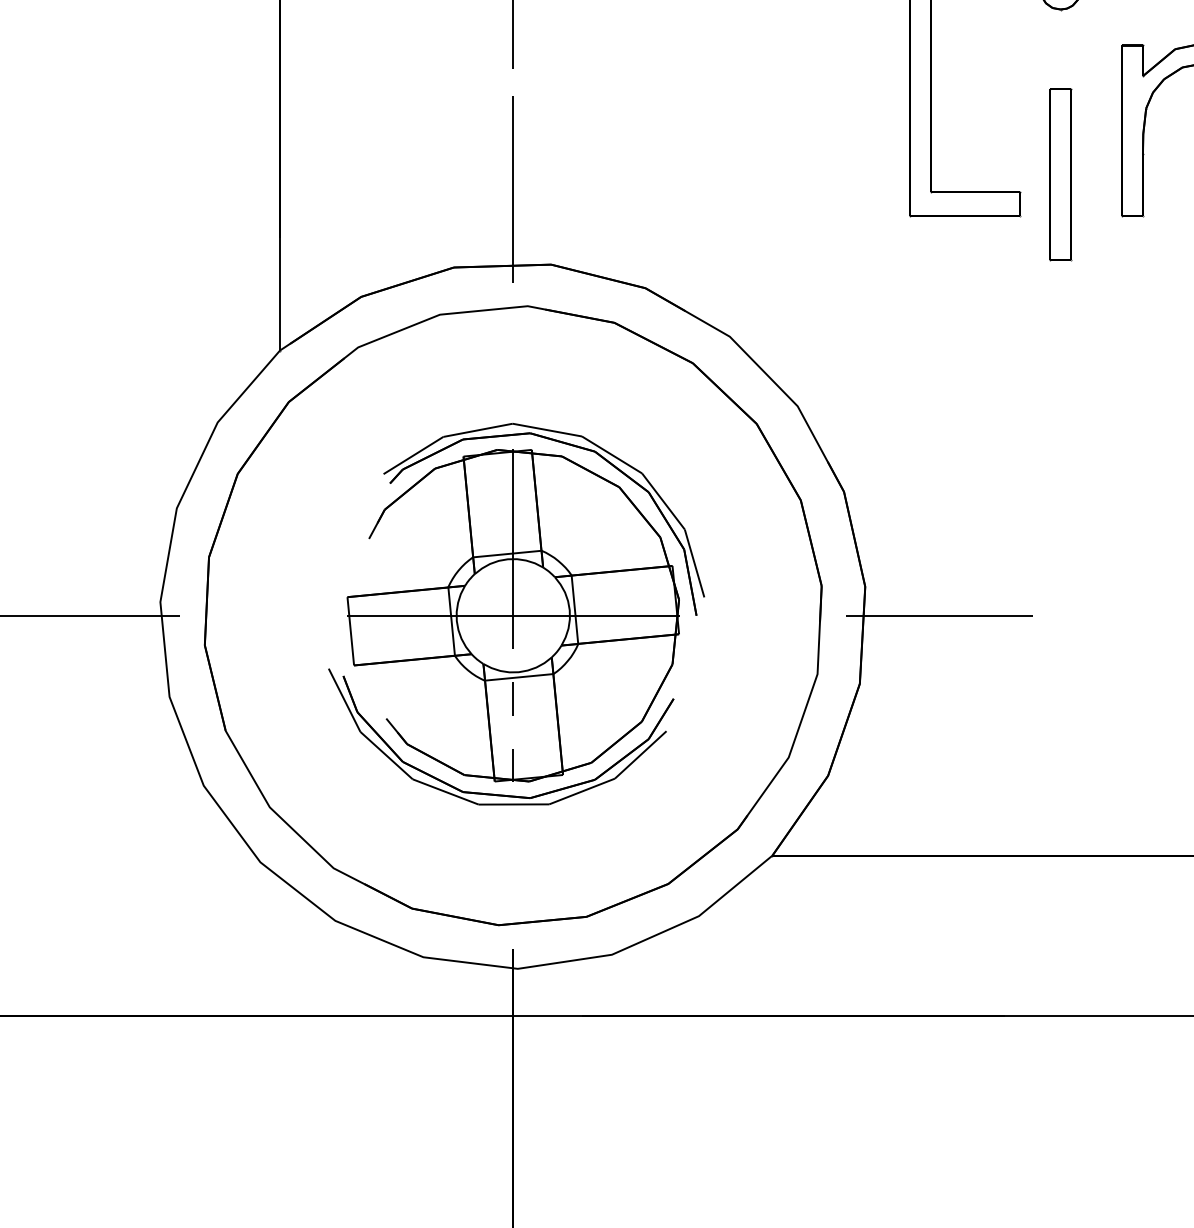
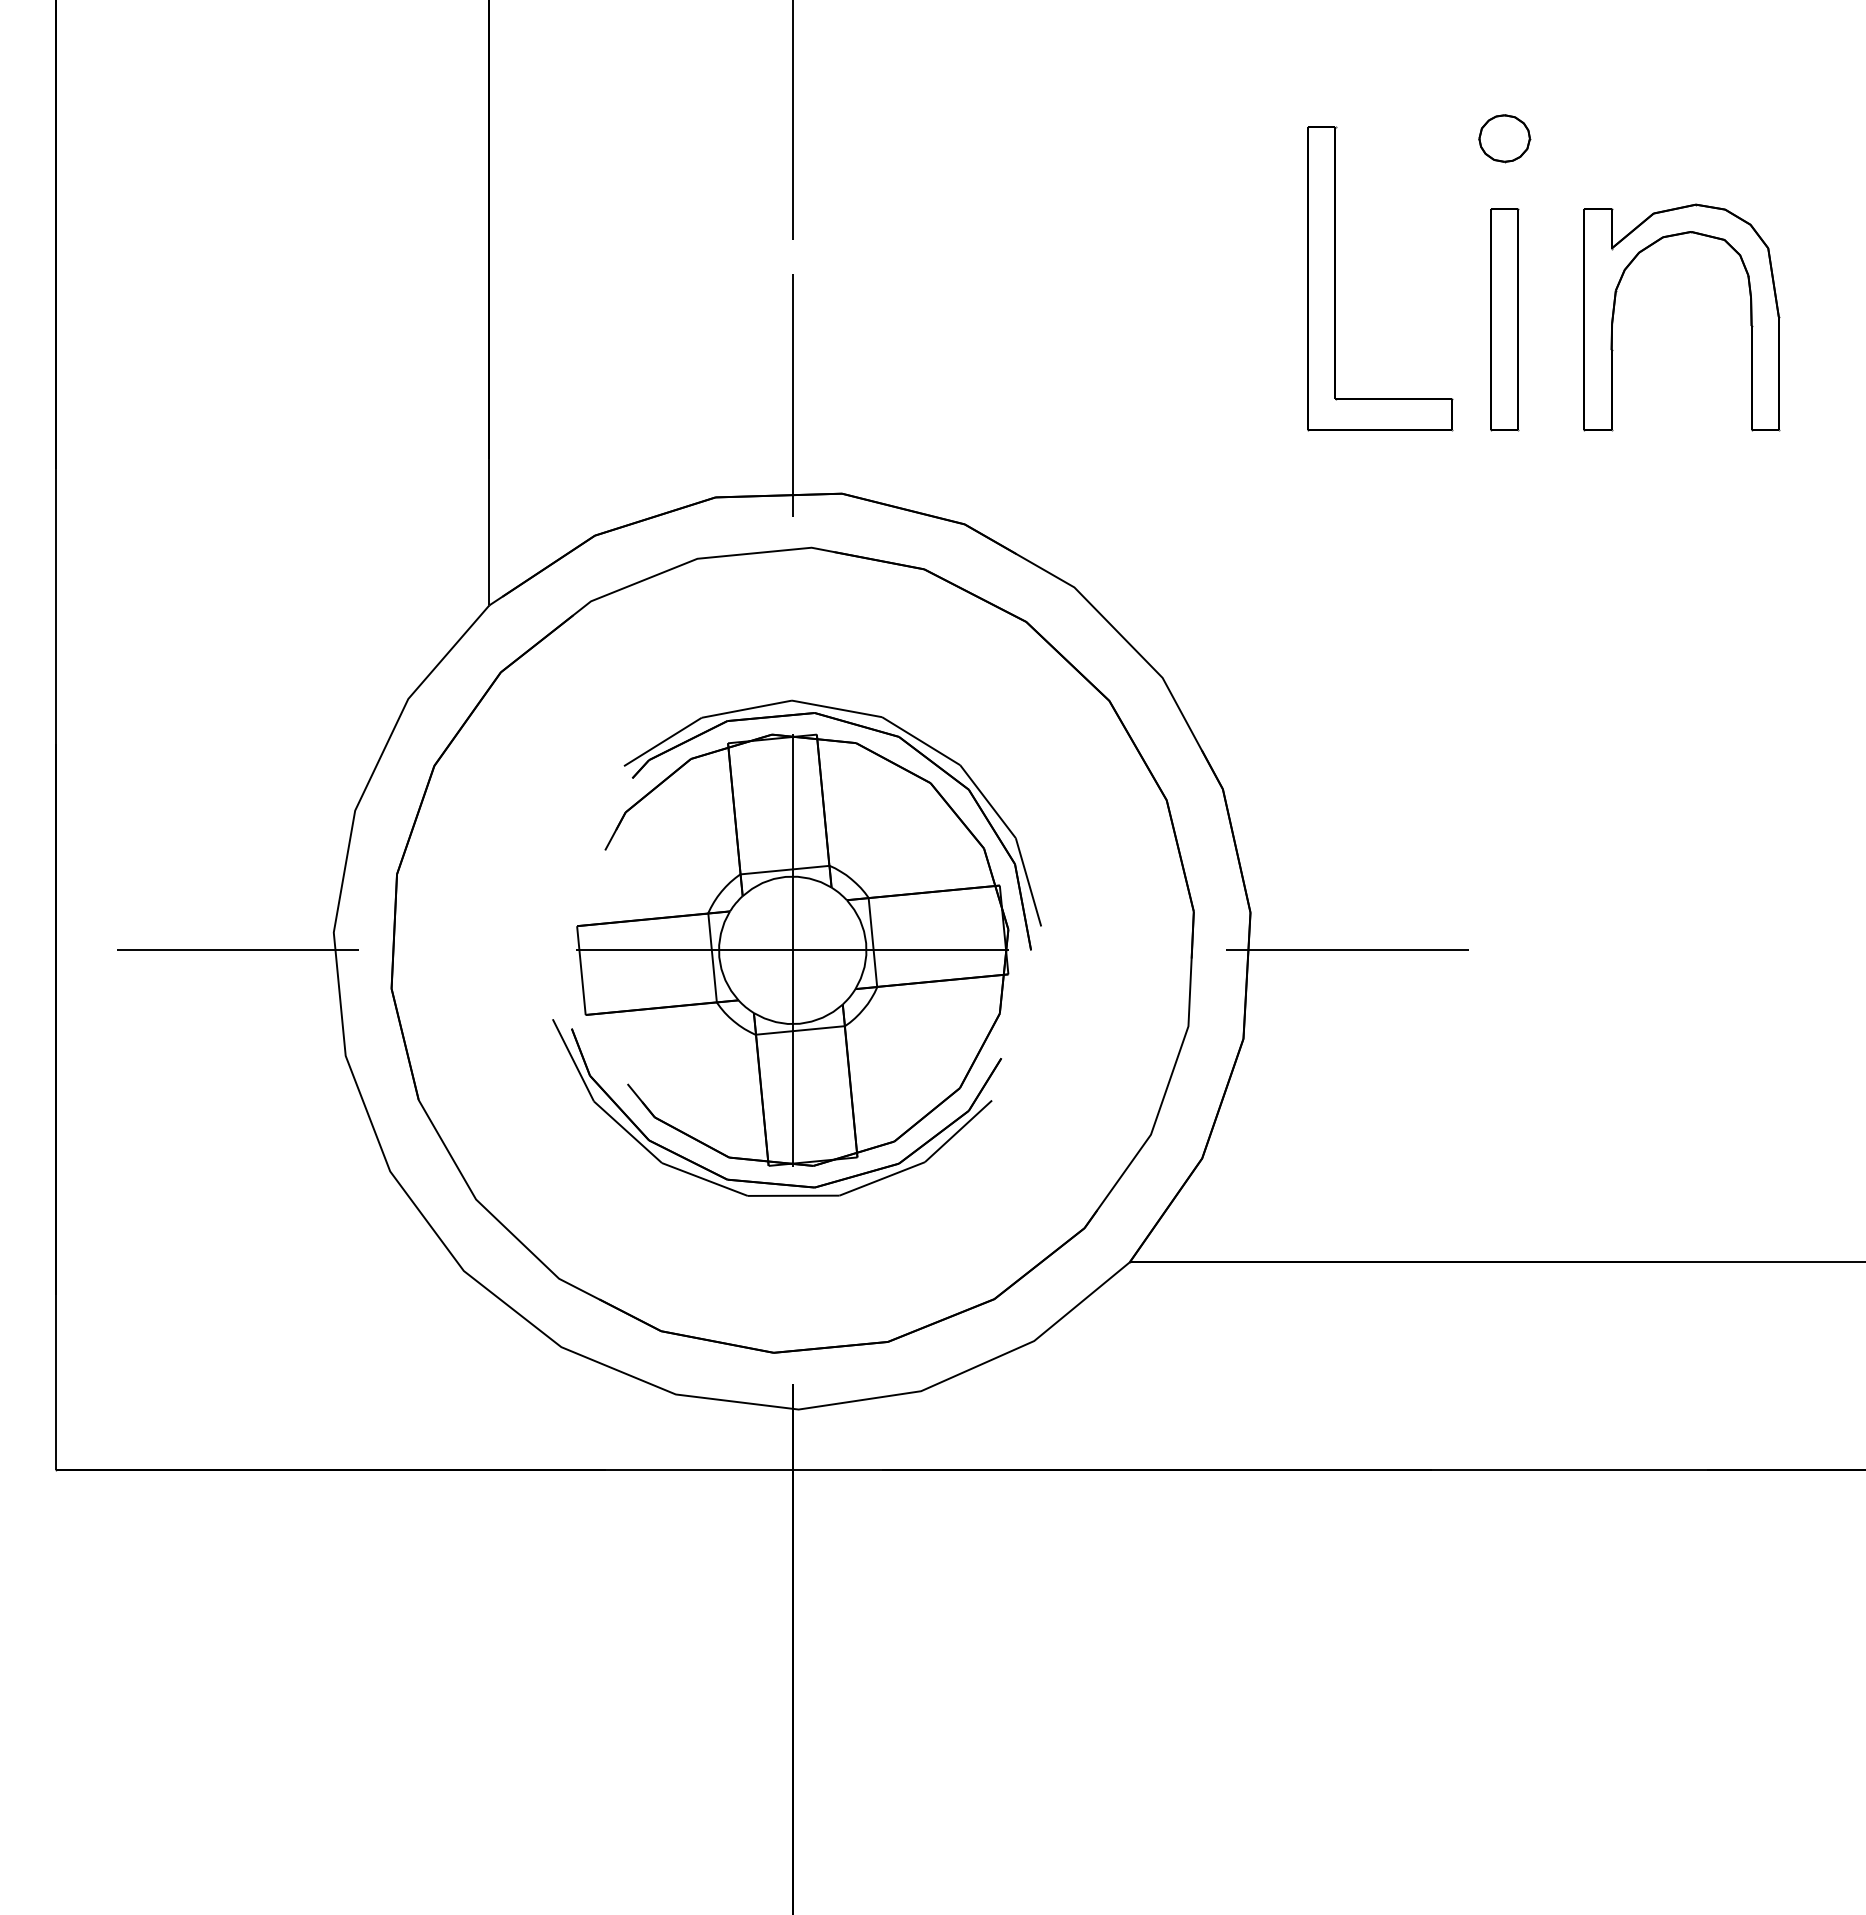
part: (1060, 174) -> (1504, 319), moved
line: (513, 699) -> (792, 1059), dashed -> solid

